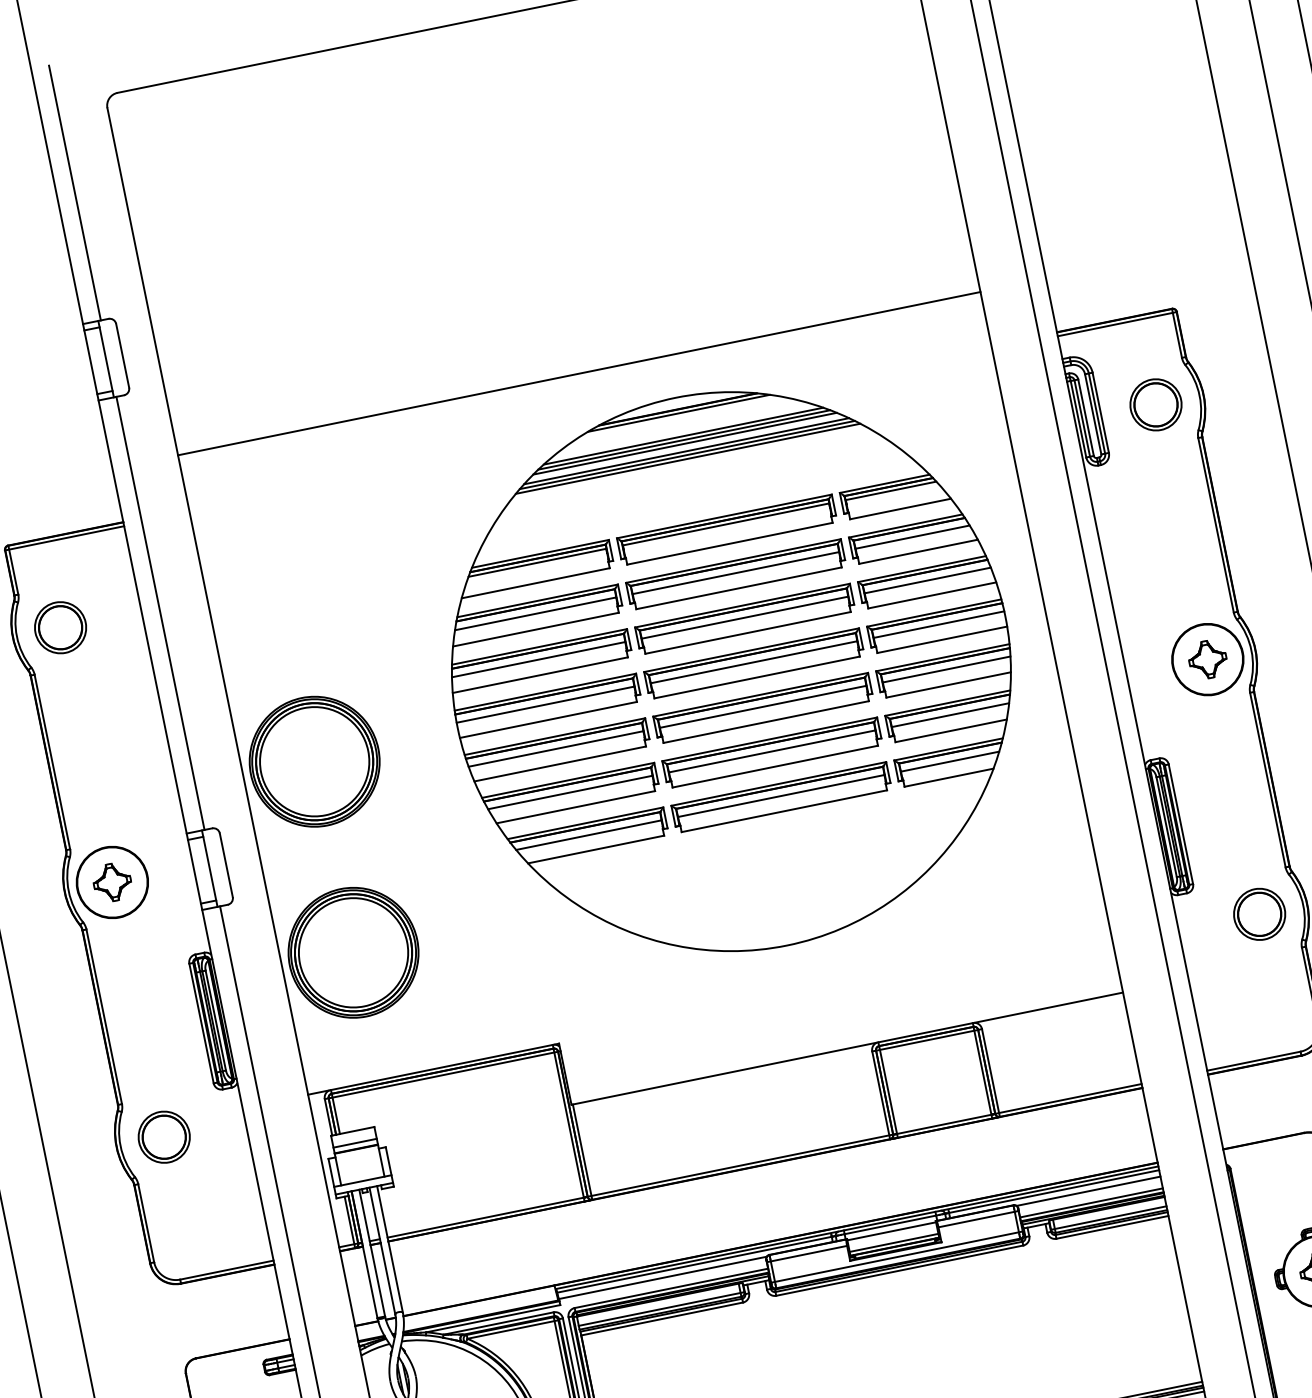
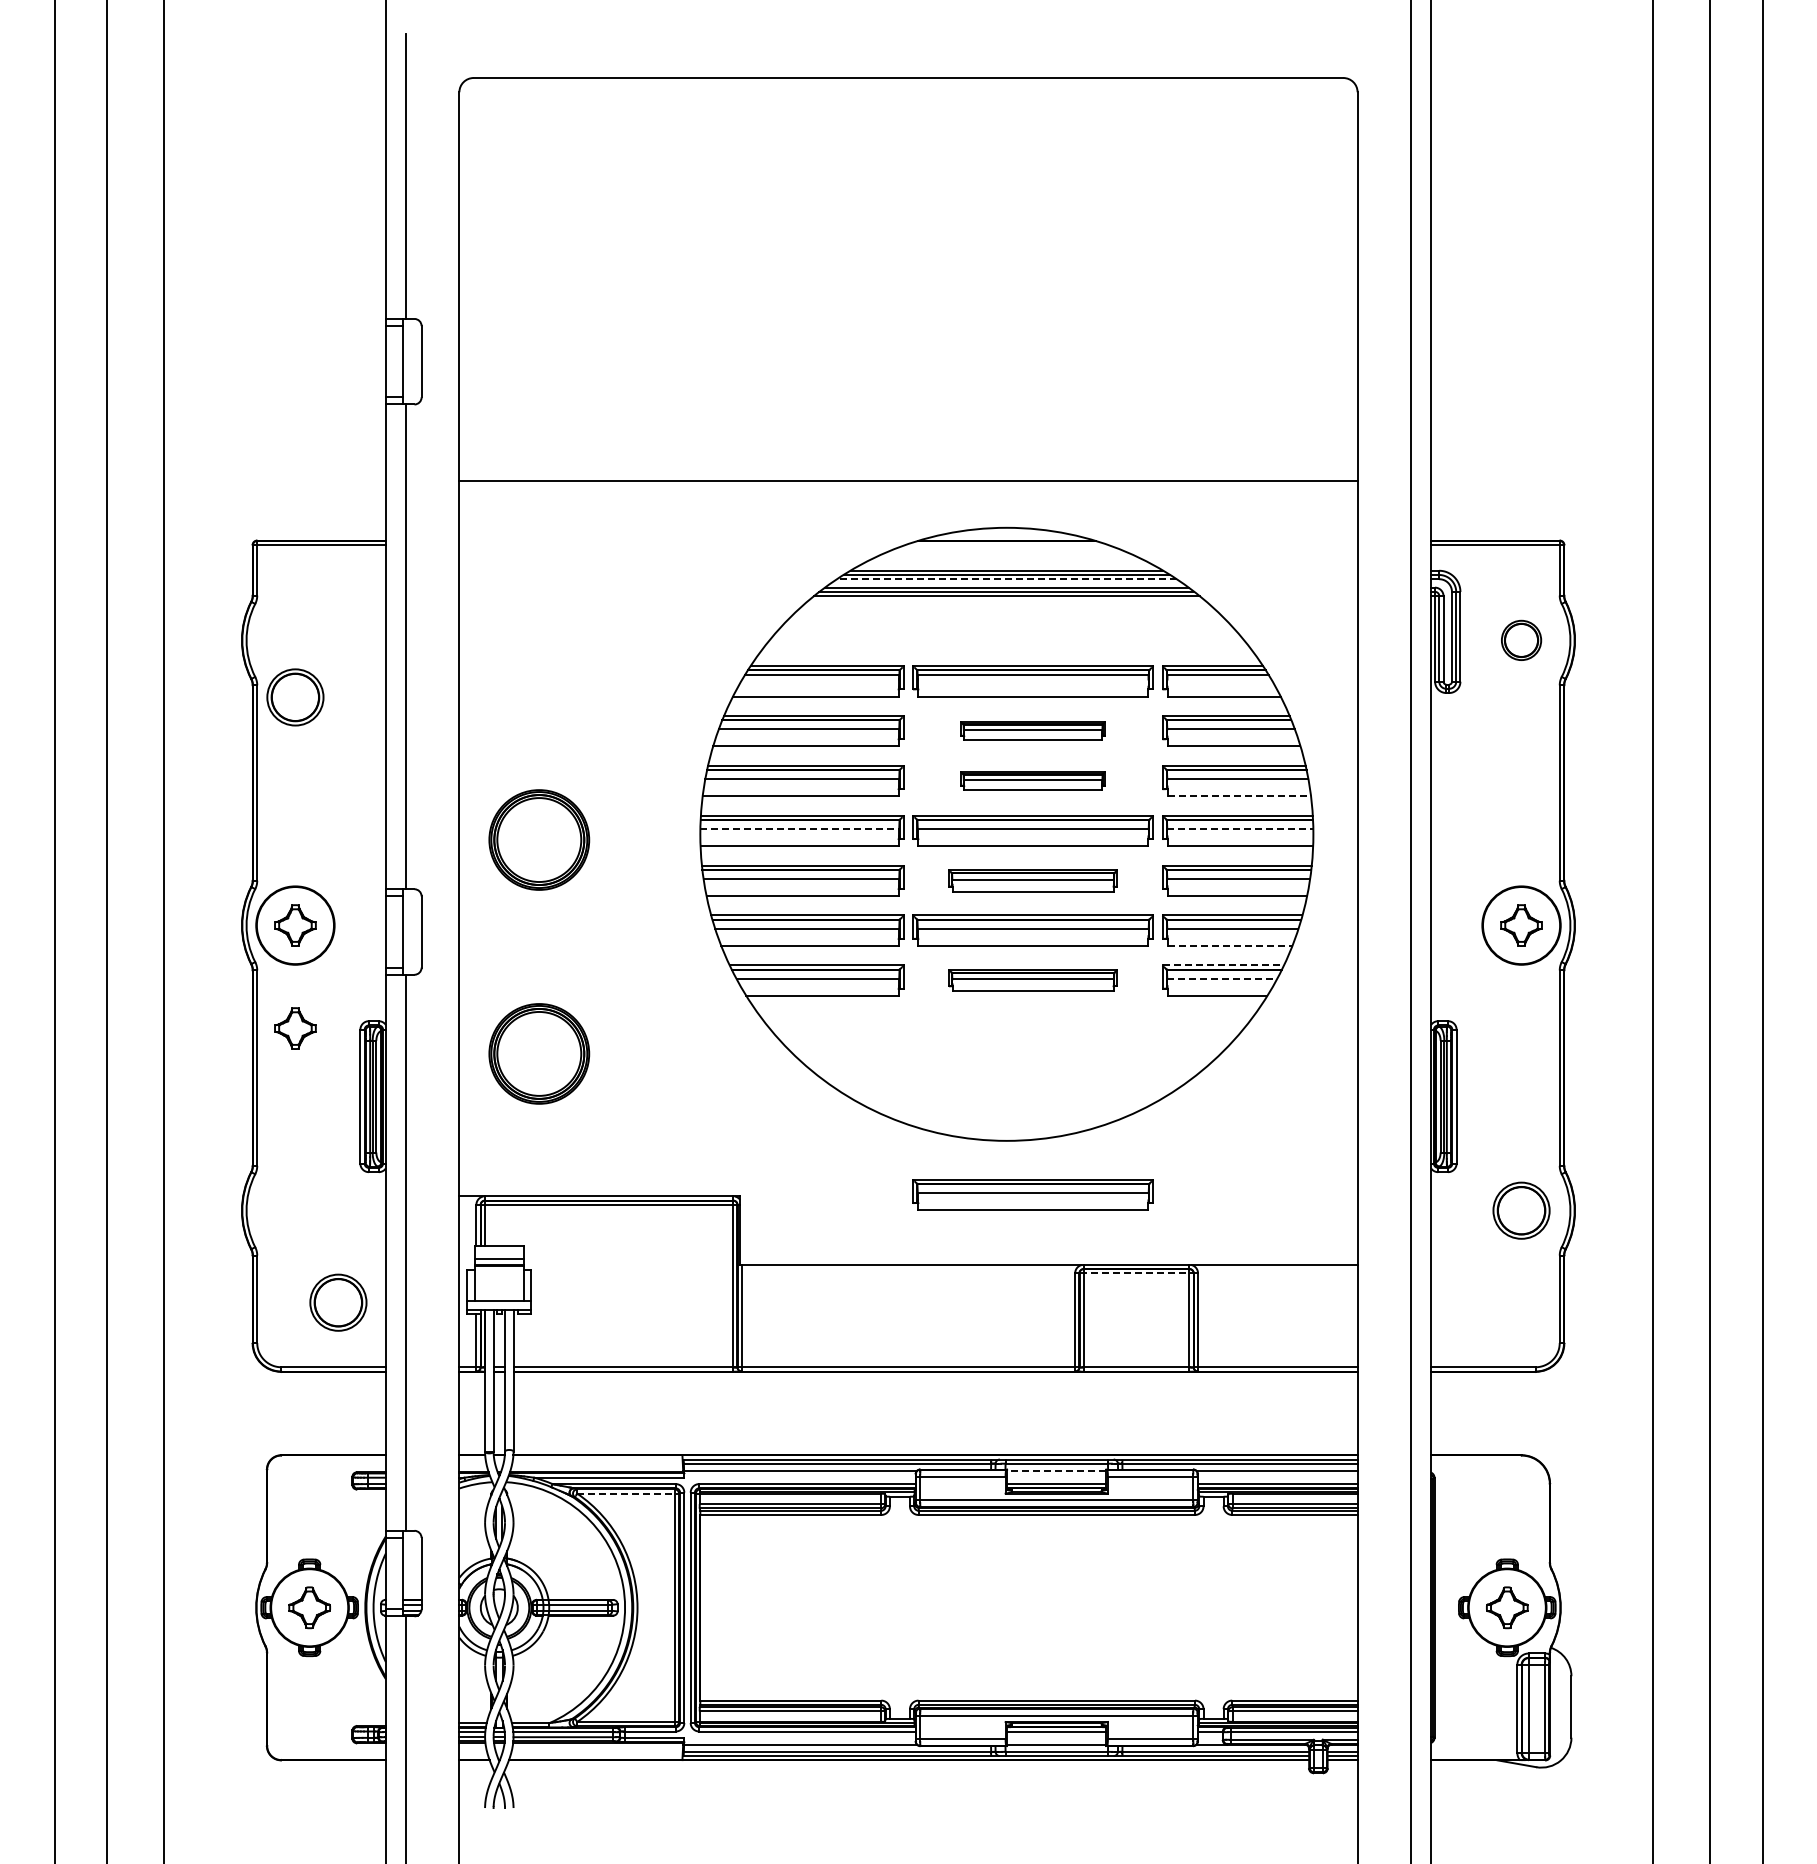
part: (1155, 404) -> (1521, 640), size x0.7
line: (678, 413) -> (1006, 545), removed
line: (684, 444) -> (1006, 579), solid -> dashed
part: (735, 574) -> (1032, 730), size x0.6
line: (932, 595) -> (1239, 796), solid -> dashed
part: (744, 618) -> (1032, 780), size x0.6
line: (939, 624) -> (1240, 829), solid -> dashed
part: (60, 627) -> (295, 697), moved
line: (546, 704) -> (800, 829), solid -> dashed
part: (762, 708) -> (1032, 880), size x0.7
line: (951, 731) -> (1230, 946), solid -> dashed
line: (948, 749) -> (1223, 965), solid -> dashed
part: (314, 761) -> (539, 839), size x0.7
line: (950, 761) -> (1222, 978), solid -> dashed
part: (780, 797) -> (1032, 980), size x0.7
part: (353, 952) -> (539, 1053), size x0.7
part: (131, 974) -> (295, 1028), added
part: (819, 988) -> (1032, 1194), added
line: (927, 1040) -> (1137, 1273), solid -> dashed
part: (164, 1137) -> (338, 1302), moved
line: (891, 1230) -> (1056, 1470), solid -> dashed
line: (513, 1329) -> (628, 1493), solid -> dashed

